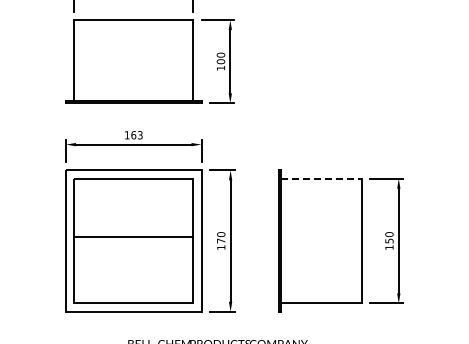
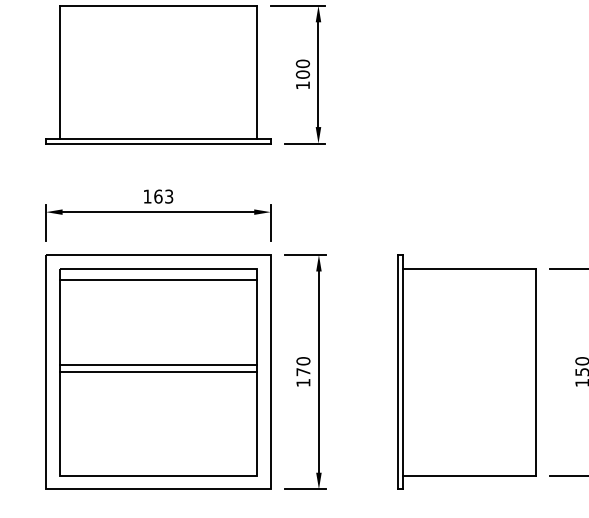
line: (321, 178) -> (469, 268), dashed -> solid
line: (133, 185) -> (157, 279), added
line: (133, 241) -> (157, 372), added

